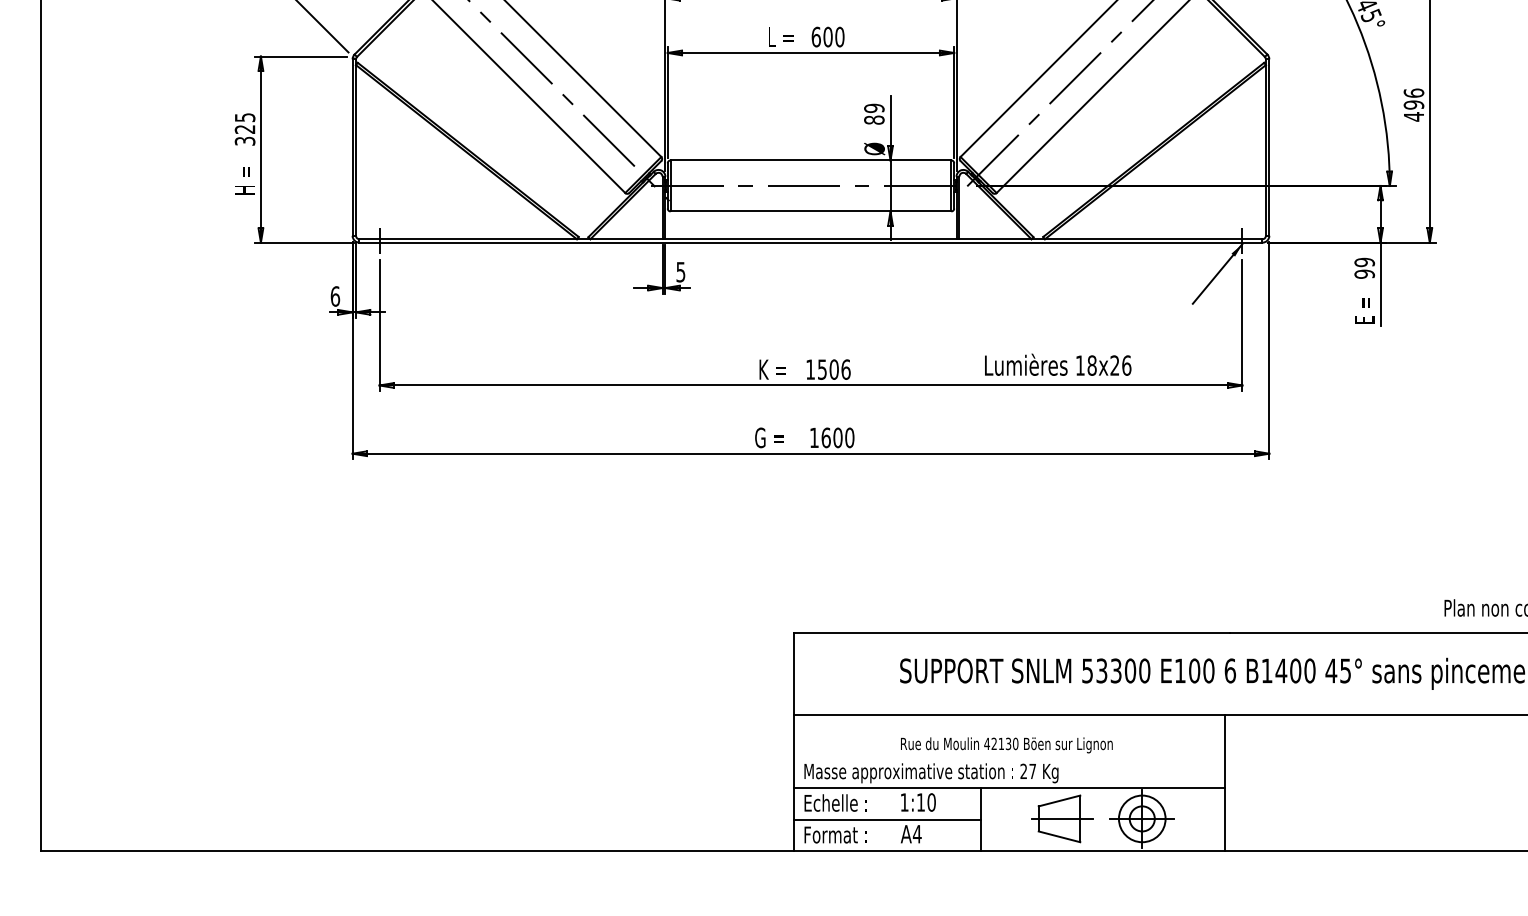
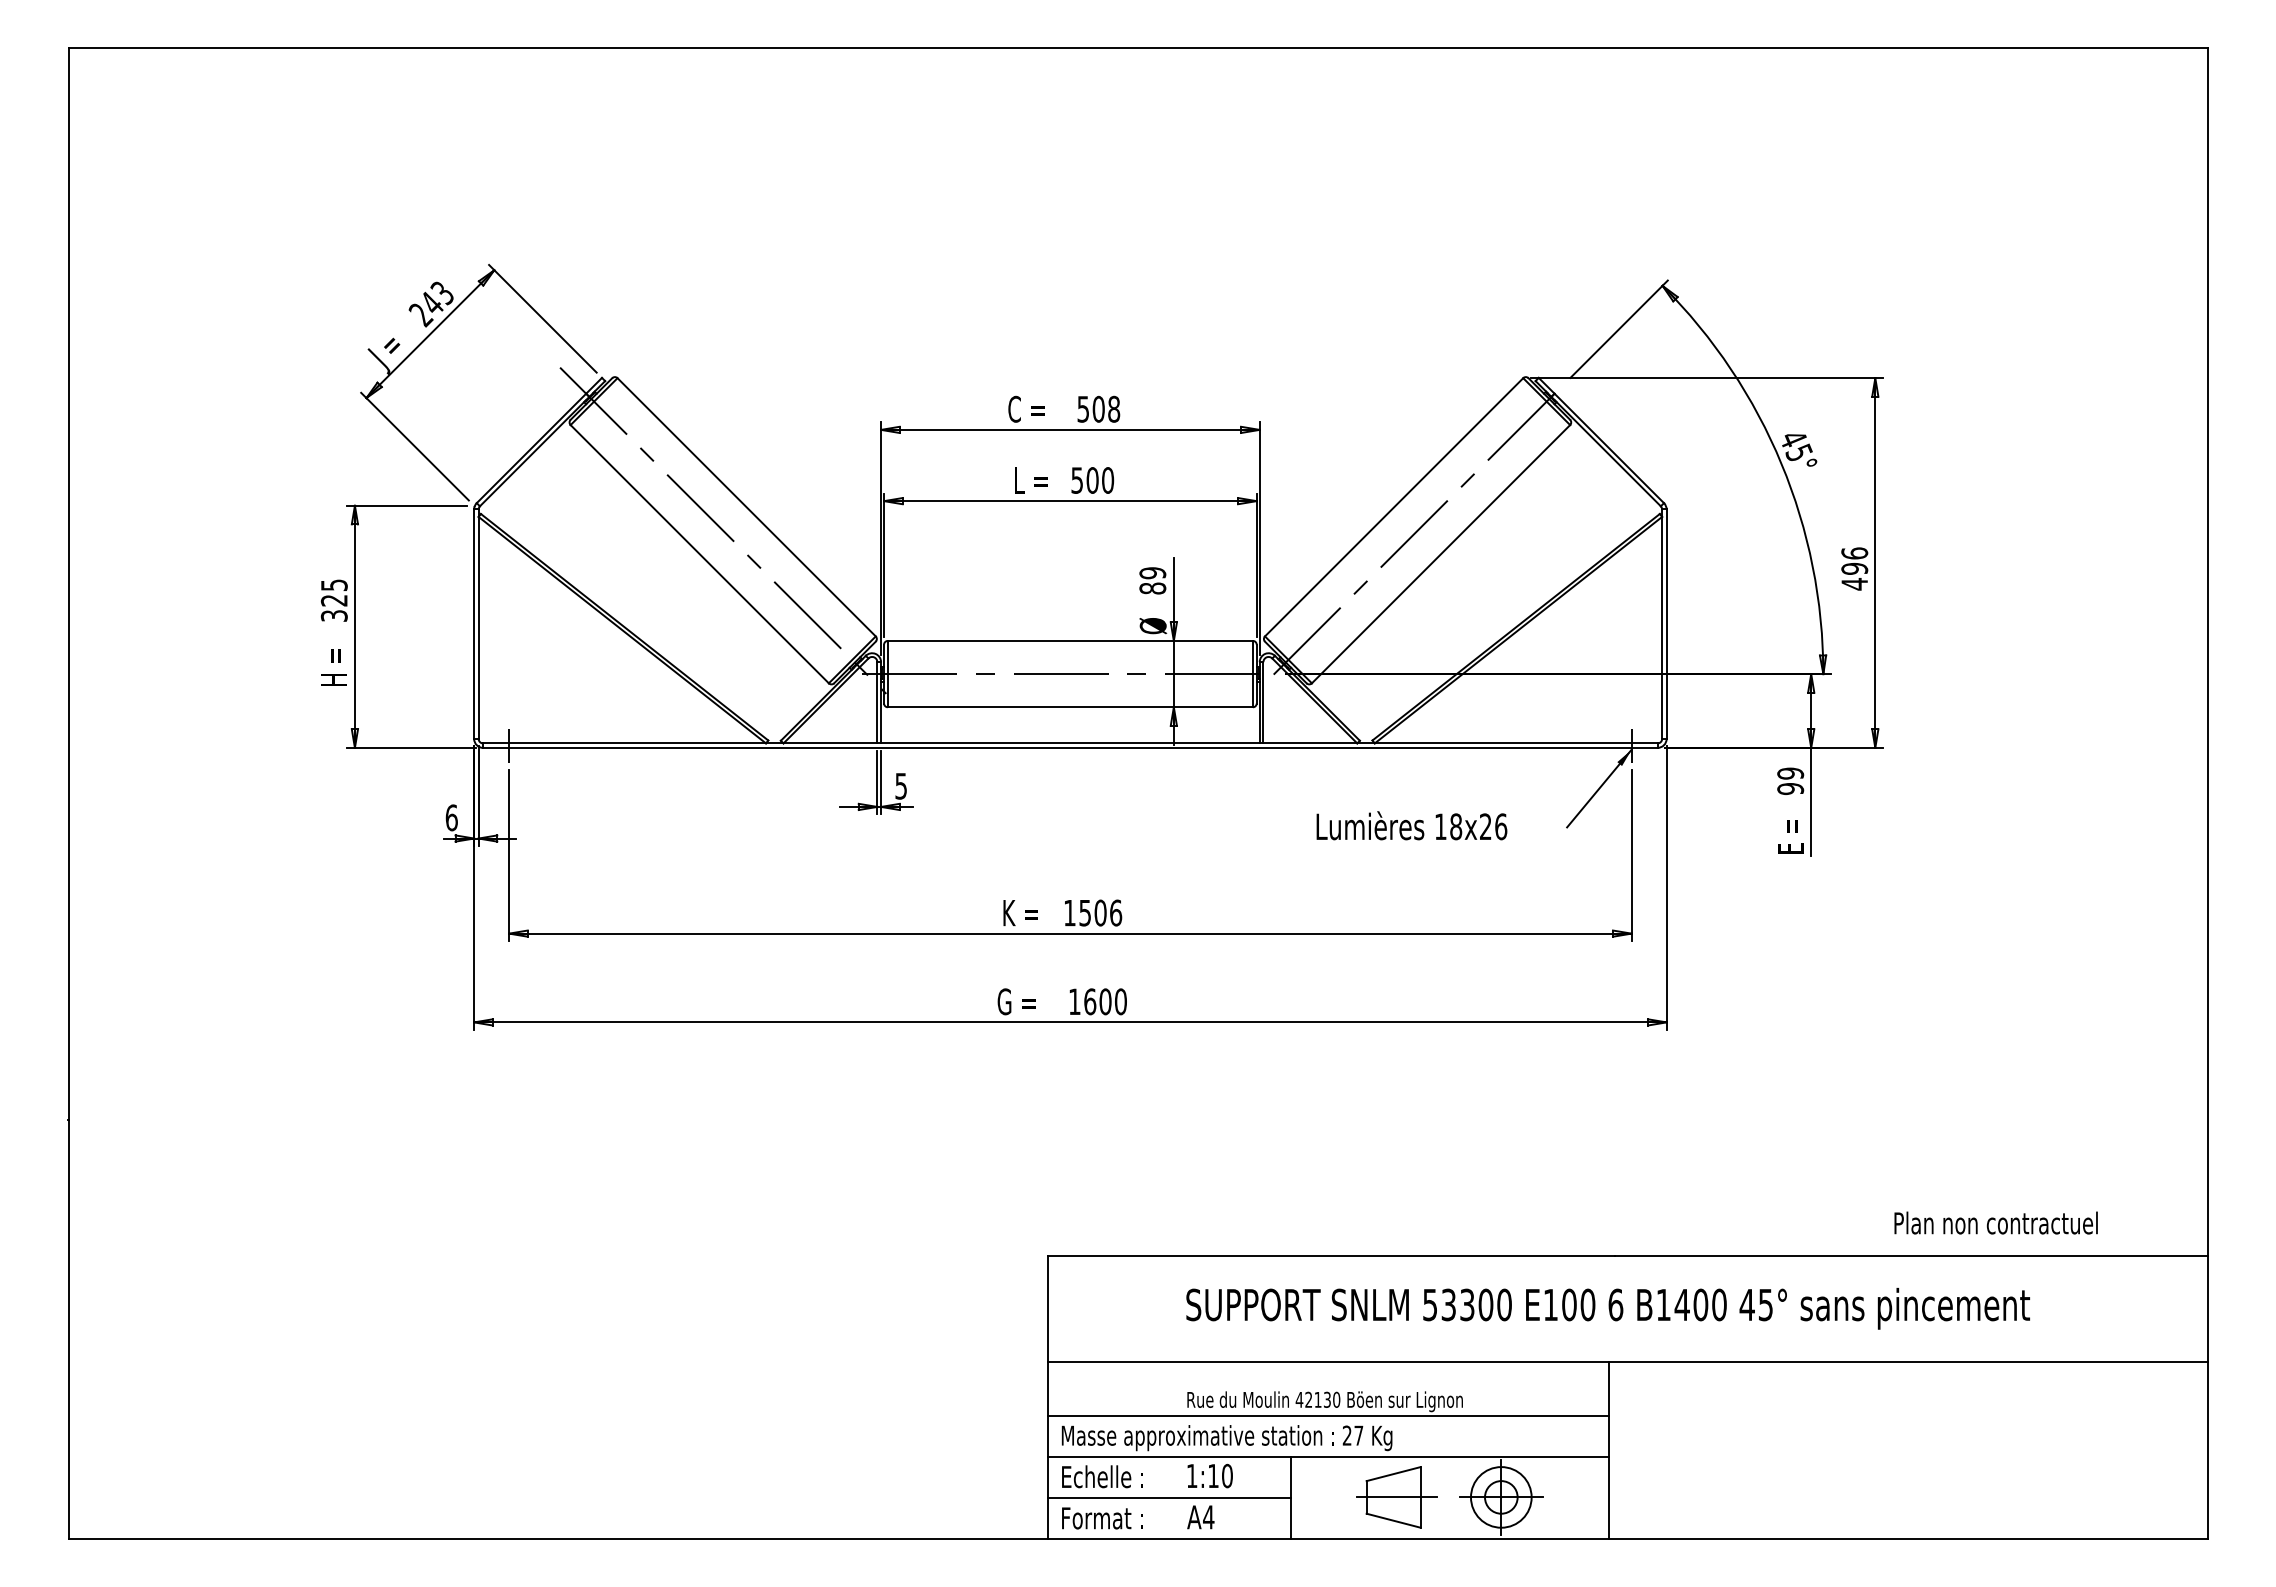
text: (816, 37) -> (1077, 480), 600 -> 500
text: (1057, 364) -> (1411, 825), moved
line: (1009, 756) -> (1328, 1416), added

